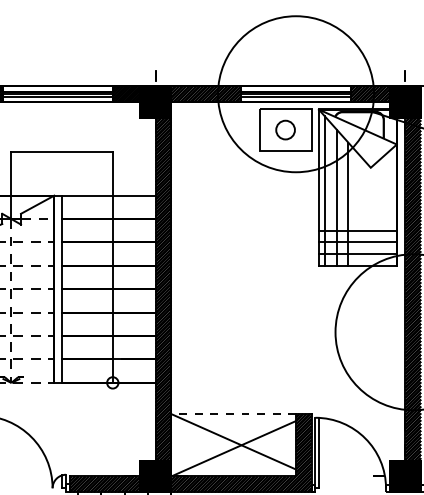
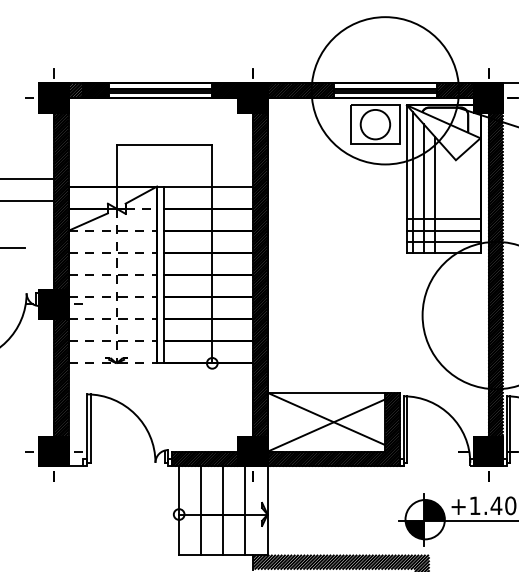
circle: (285, 129) -> (375, 124), size x1.67
line: (233, 413) -> (326, 392), dashed -> solid

